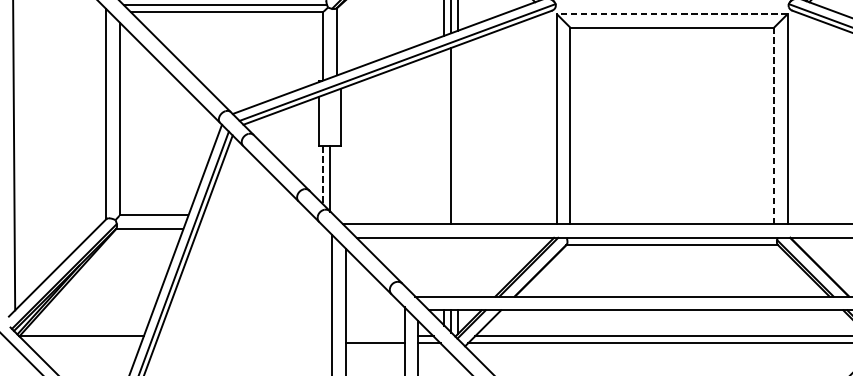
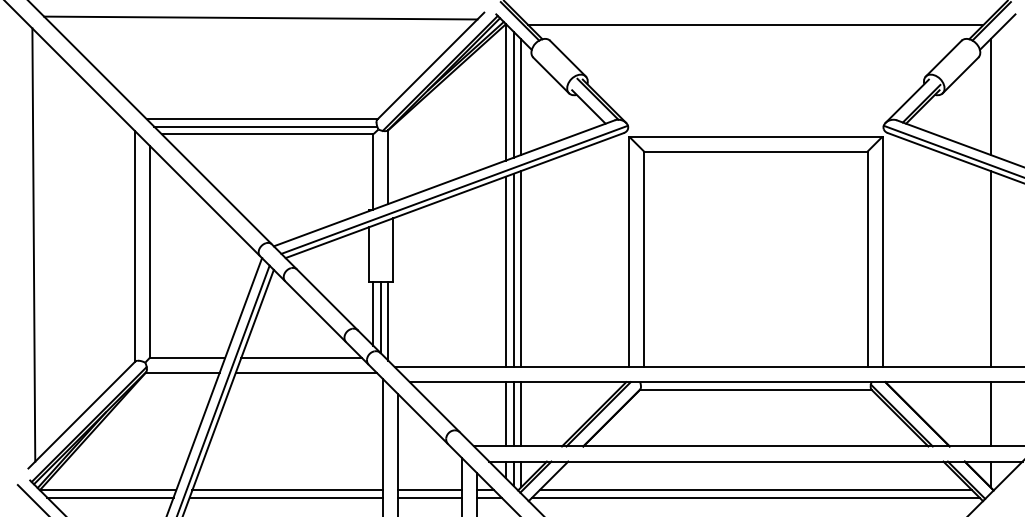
line: (671, 13) -> (755, 136), dashed -> solid
line: (774, 126) -> (867, 259), dashed -> solid
line: (458, 135) -> (521, 269), added
line: (443, 136) -> (505, 271), added
line: (323, 176) -> (373, 314), dashed -> solid
line: (337, 181) -> (388, 320), added
line: (257, 215) -> (301, 357), added
line: (261, 229) -> (305, 372), added
line: (443, 267) -> (505, 414), added
line: (451, 267) -> (513, 414), added
line: (458, 267) -> (521, 414), added
line: (245, 336) -> (287, 490), added
line: (374, 336) -> (429, 490), added
line: (83, 343) -> (110, 497), added
line: (243, 343) -> (285, 497), added

